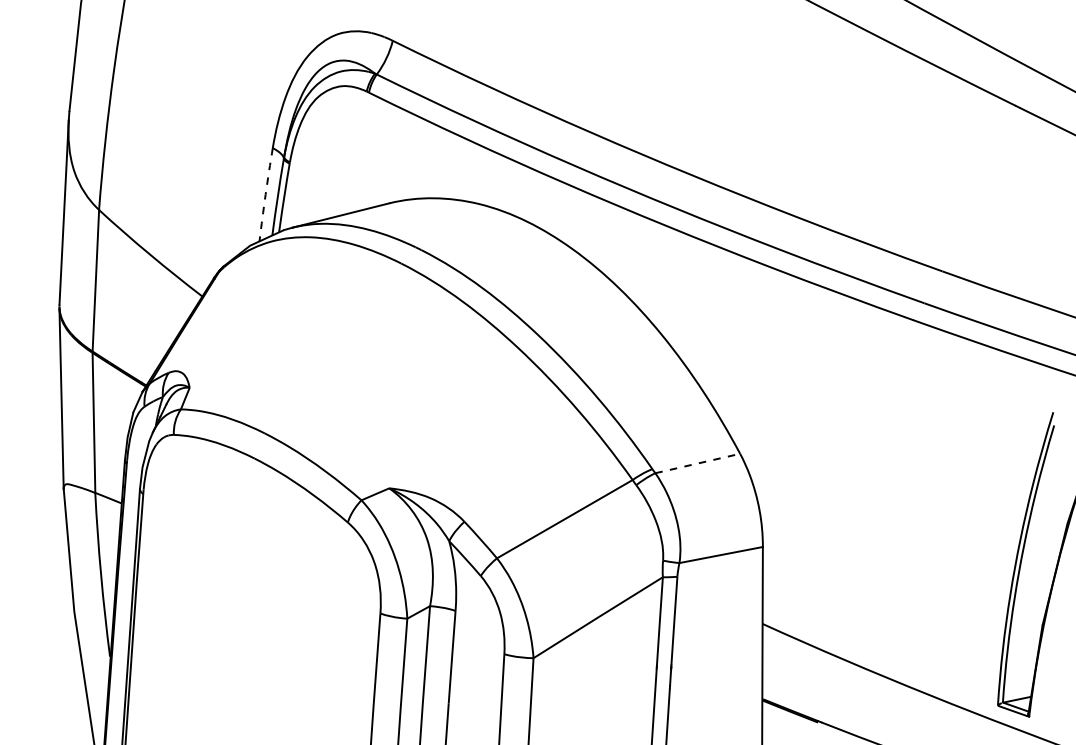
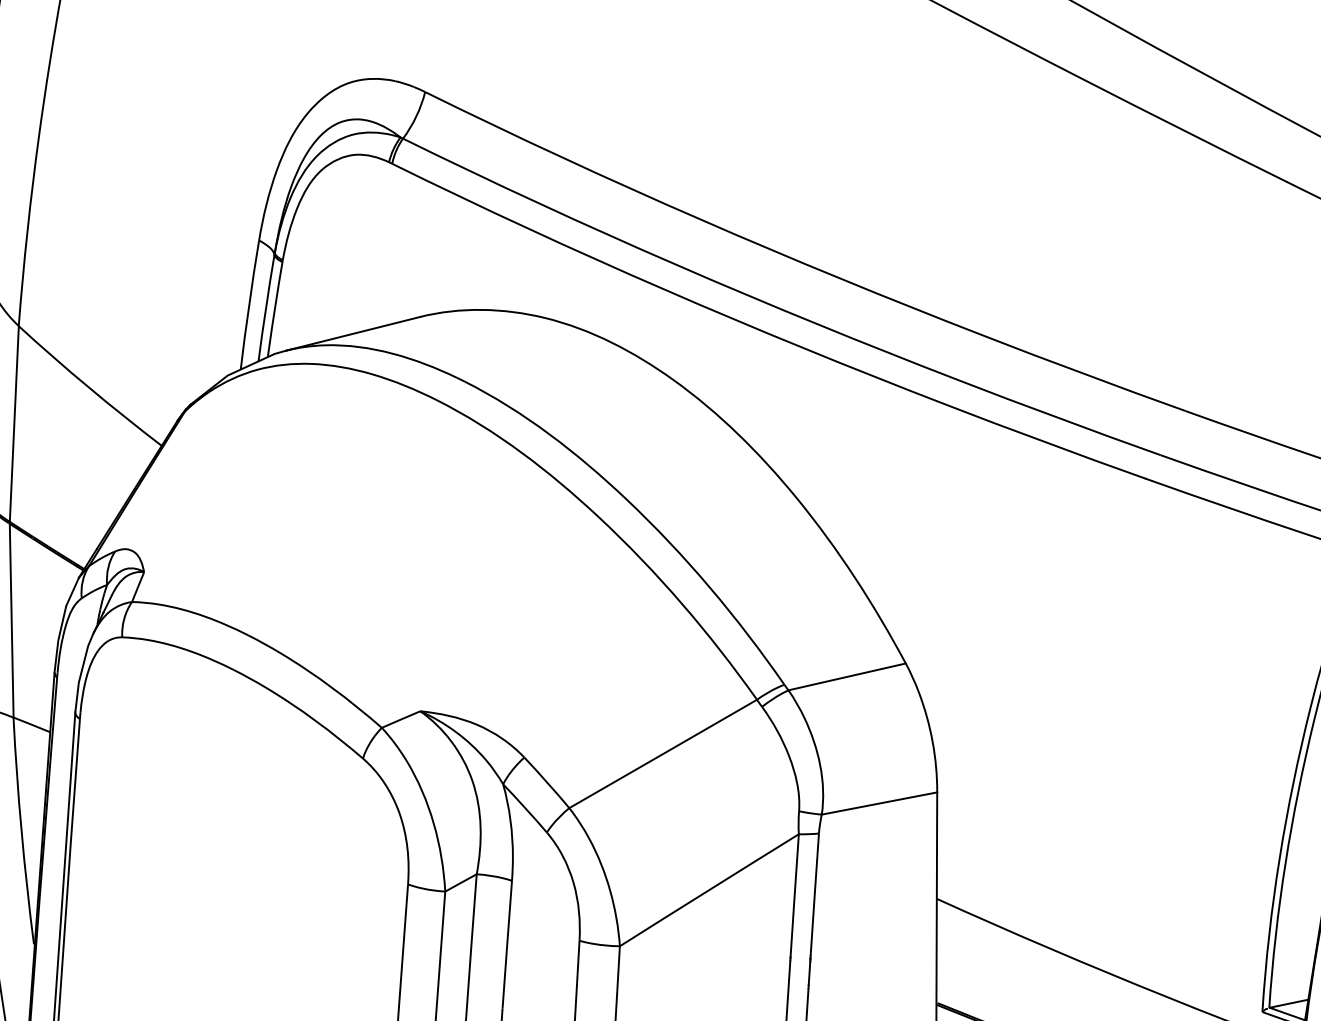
arc: (265, 194) -> (249, 304), dashed -> solid
line: (698, 463) -> (848, 676), dashed -> solid

